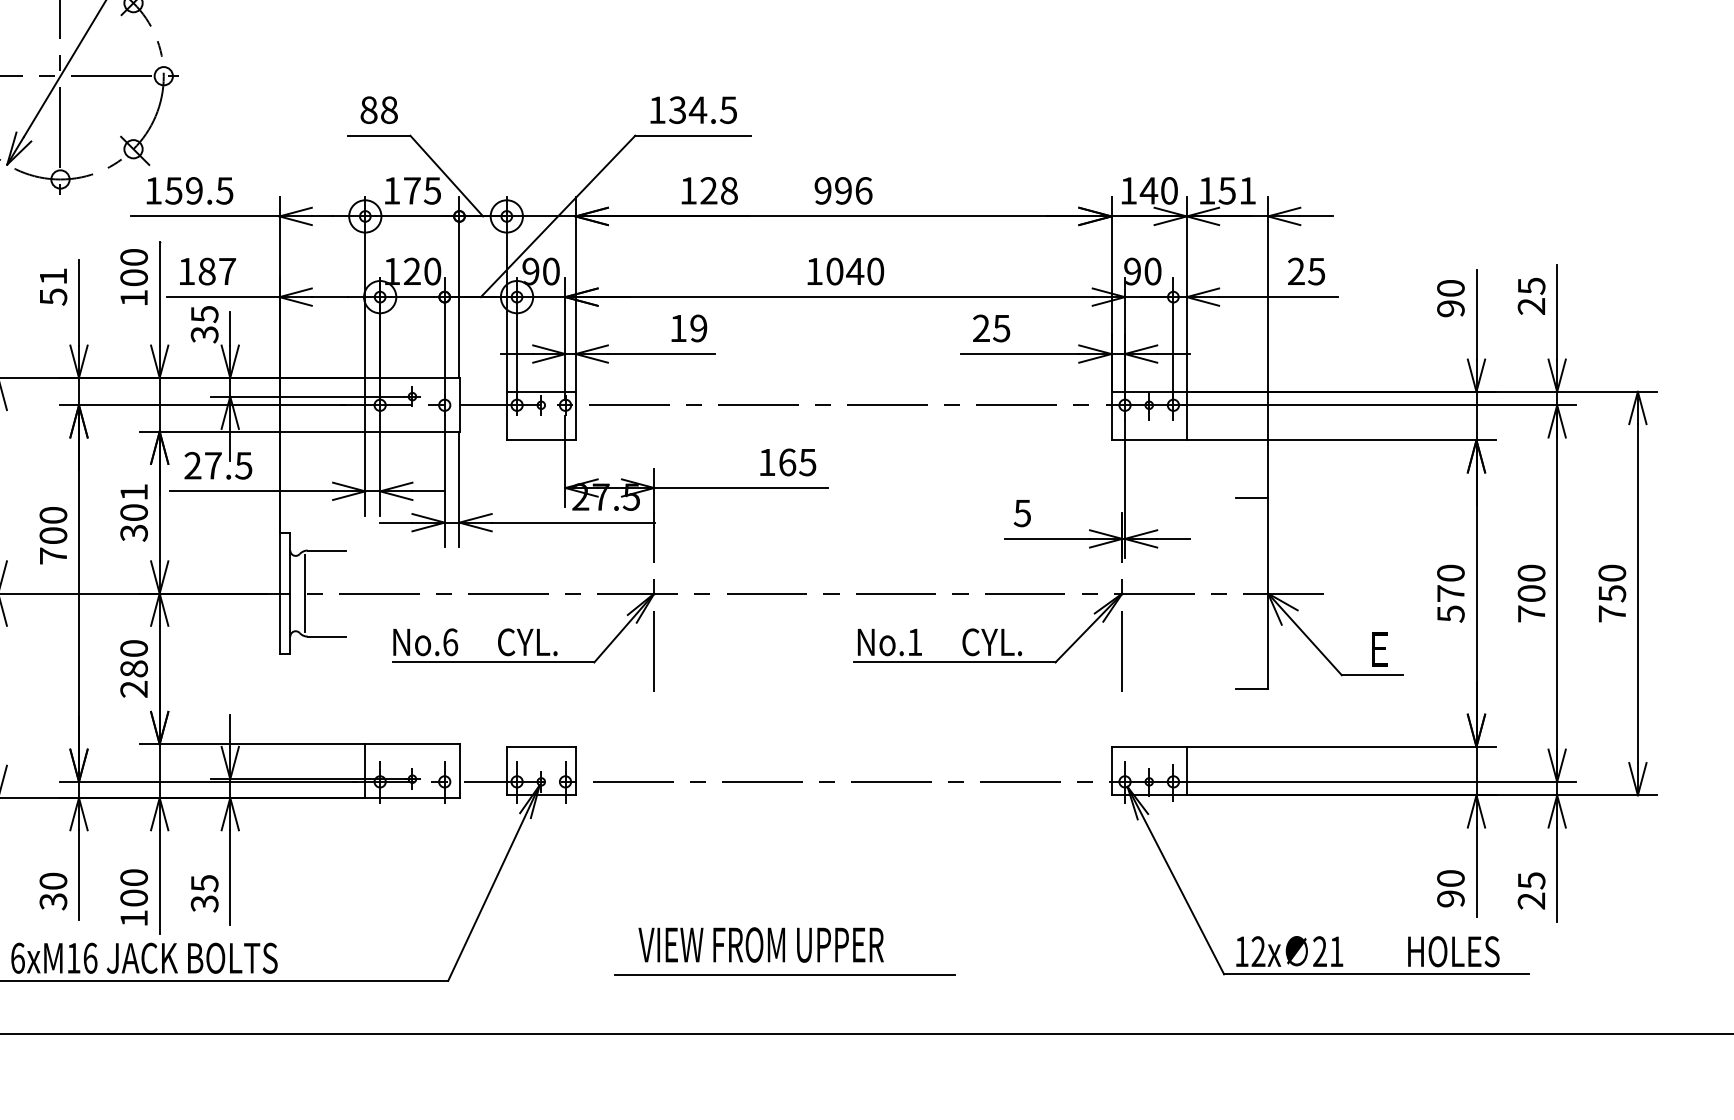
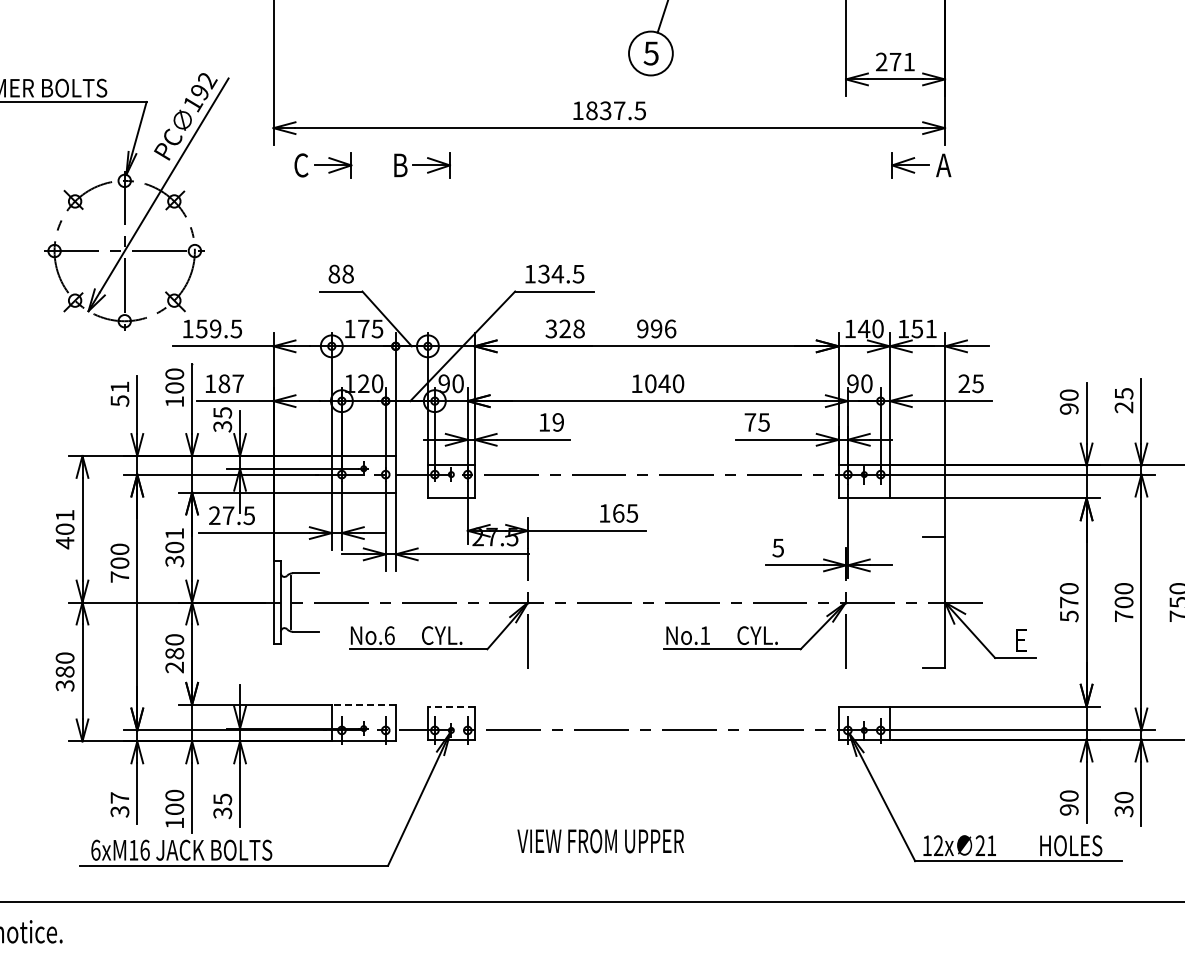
text: (687, 190) -> (550, 328), 128 -> 328
text: (981, 328) -> (750, 422), 25 -> 75
line: (411, 743) -> (363, 704), solid -> dashed
line: (540, 746) -> (450, 706), solid -> dashed
text: (52, 880) -> (119, 797), 30 -> 37
text: (1530, 890) -> (1123, 804), 25 -> 30
line: (784, 974) -> (616, 861), removed

